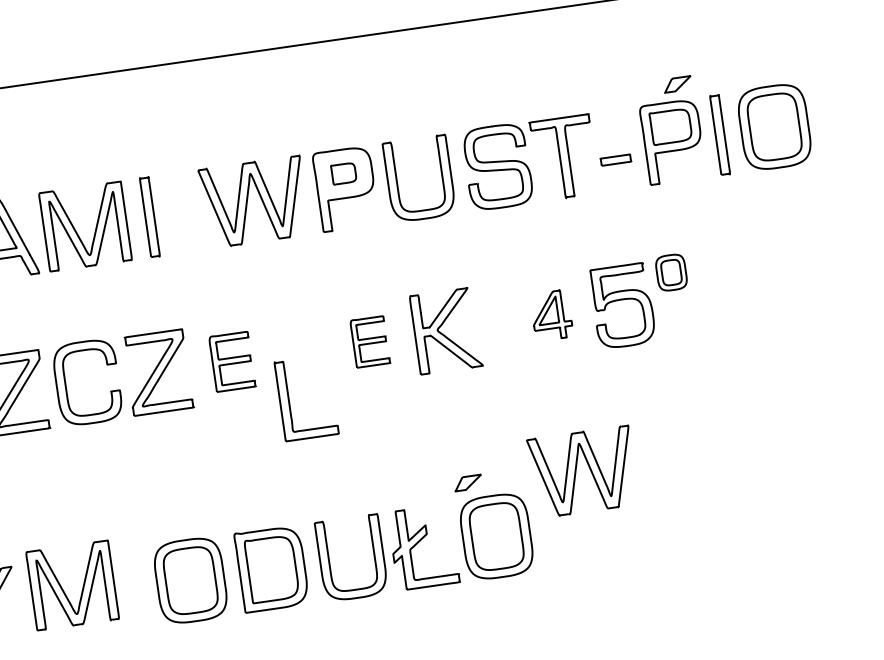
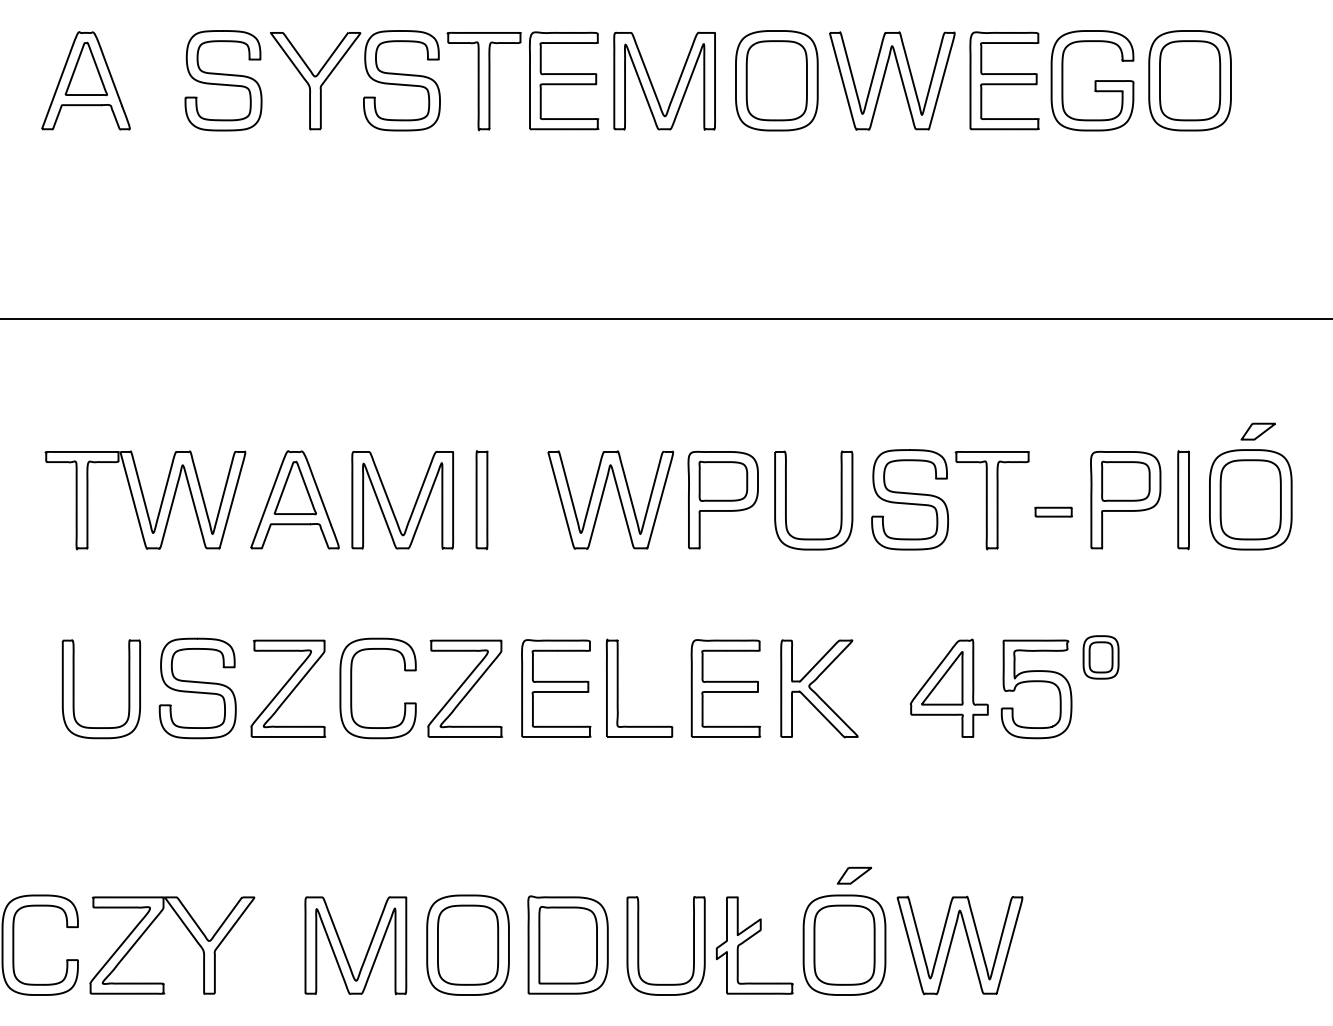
part: (677, 84) -> (1257, 431), moved
part: (343, 173) -> (723, 480), size x1.67
part: (550, 314) -> (948, 687), size x1.67
part: (369, 341) -> (725, 688), size x1.67
part: (232, 361) -> (556, 688), size x1.43
part: (289, 399) -> (618, 687), moved
part: (576, 470) -> (952, 942), moved
part: (468, 482) -> (854, 875), moved
part: (63, 590) -> (344, 949), moved

